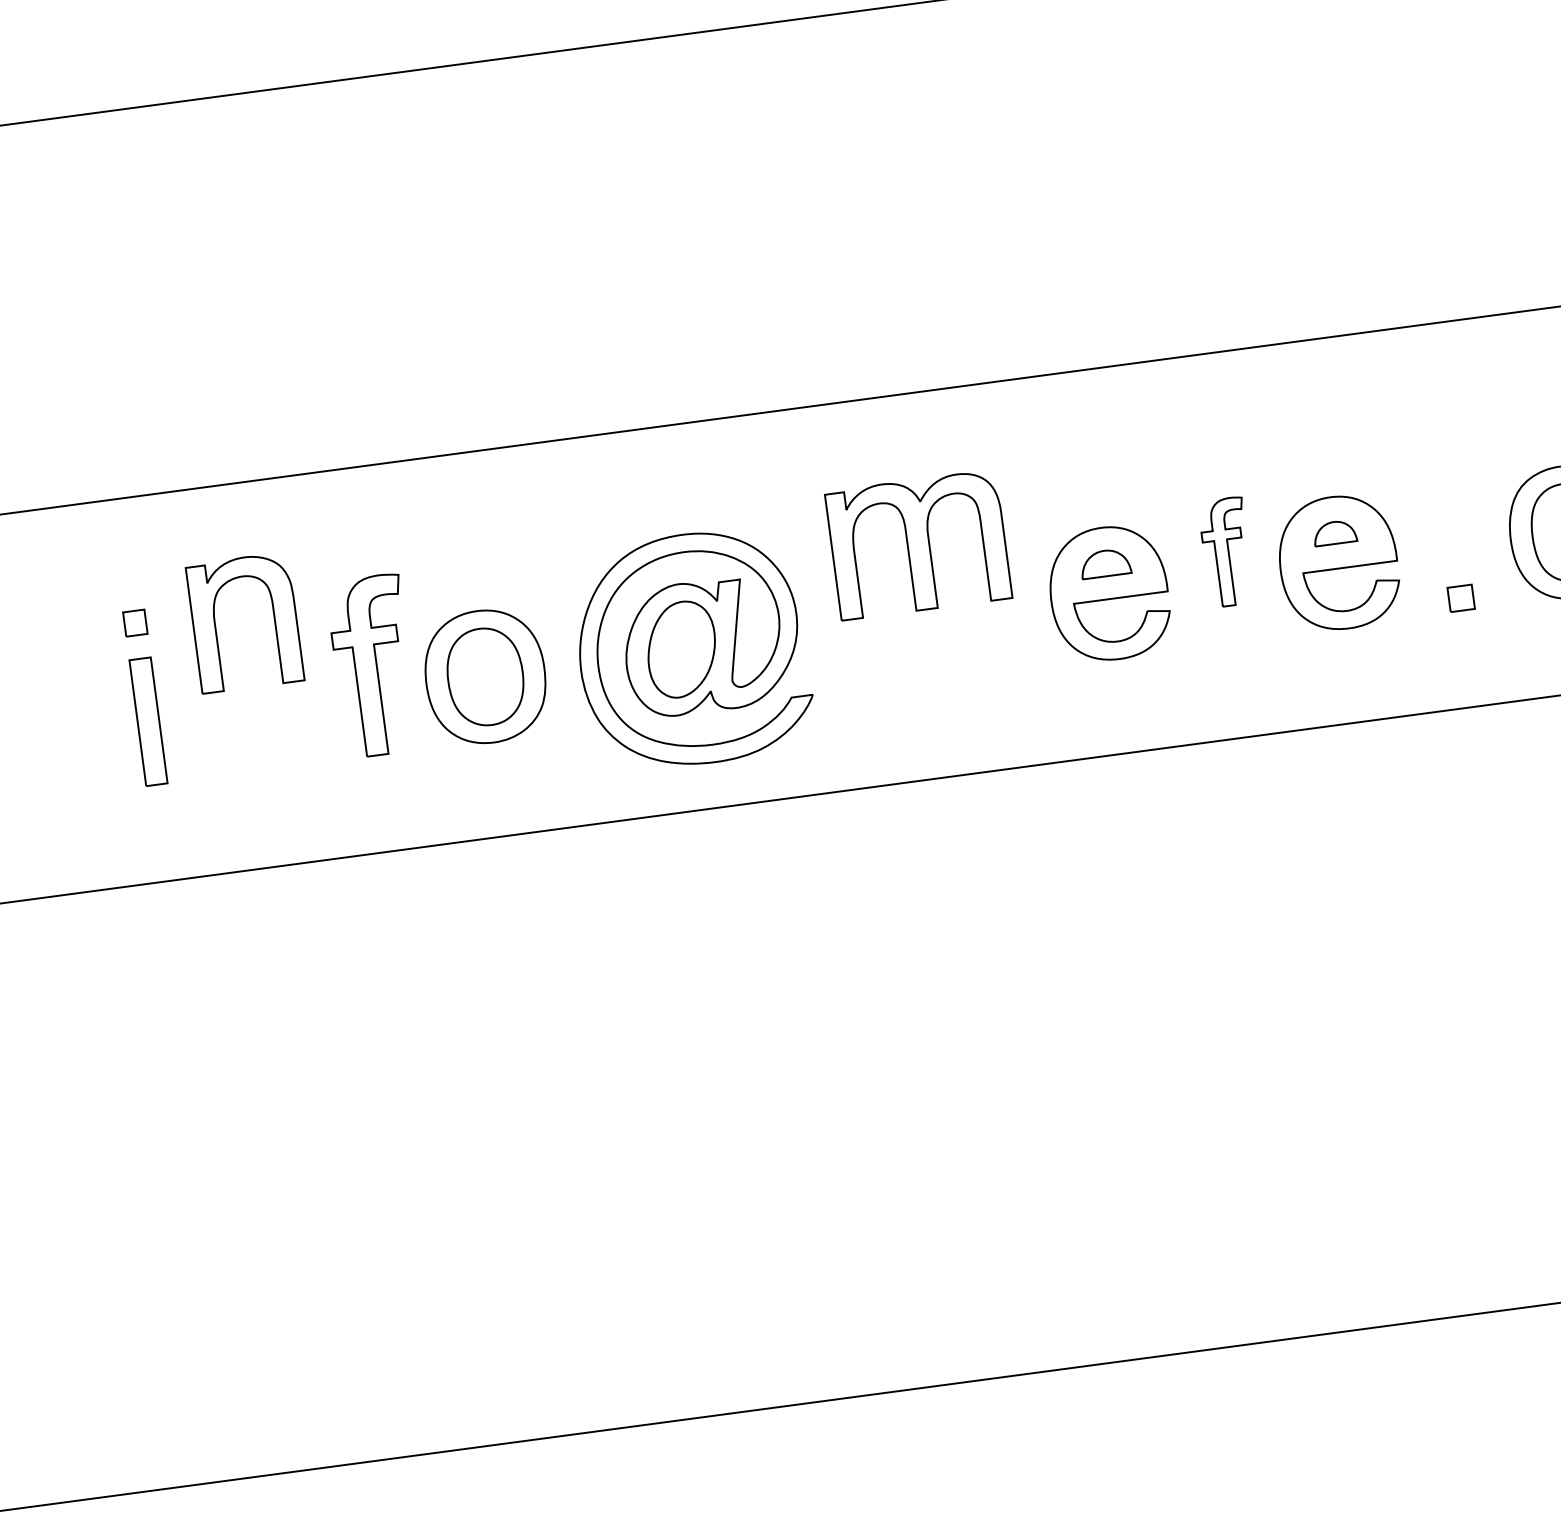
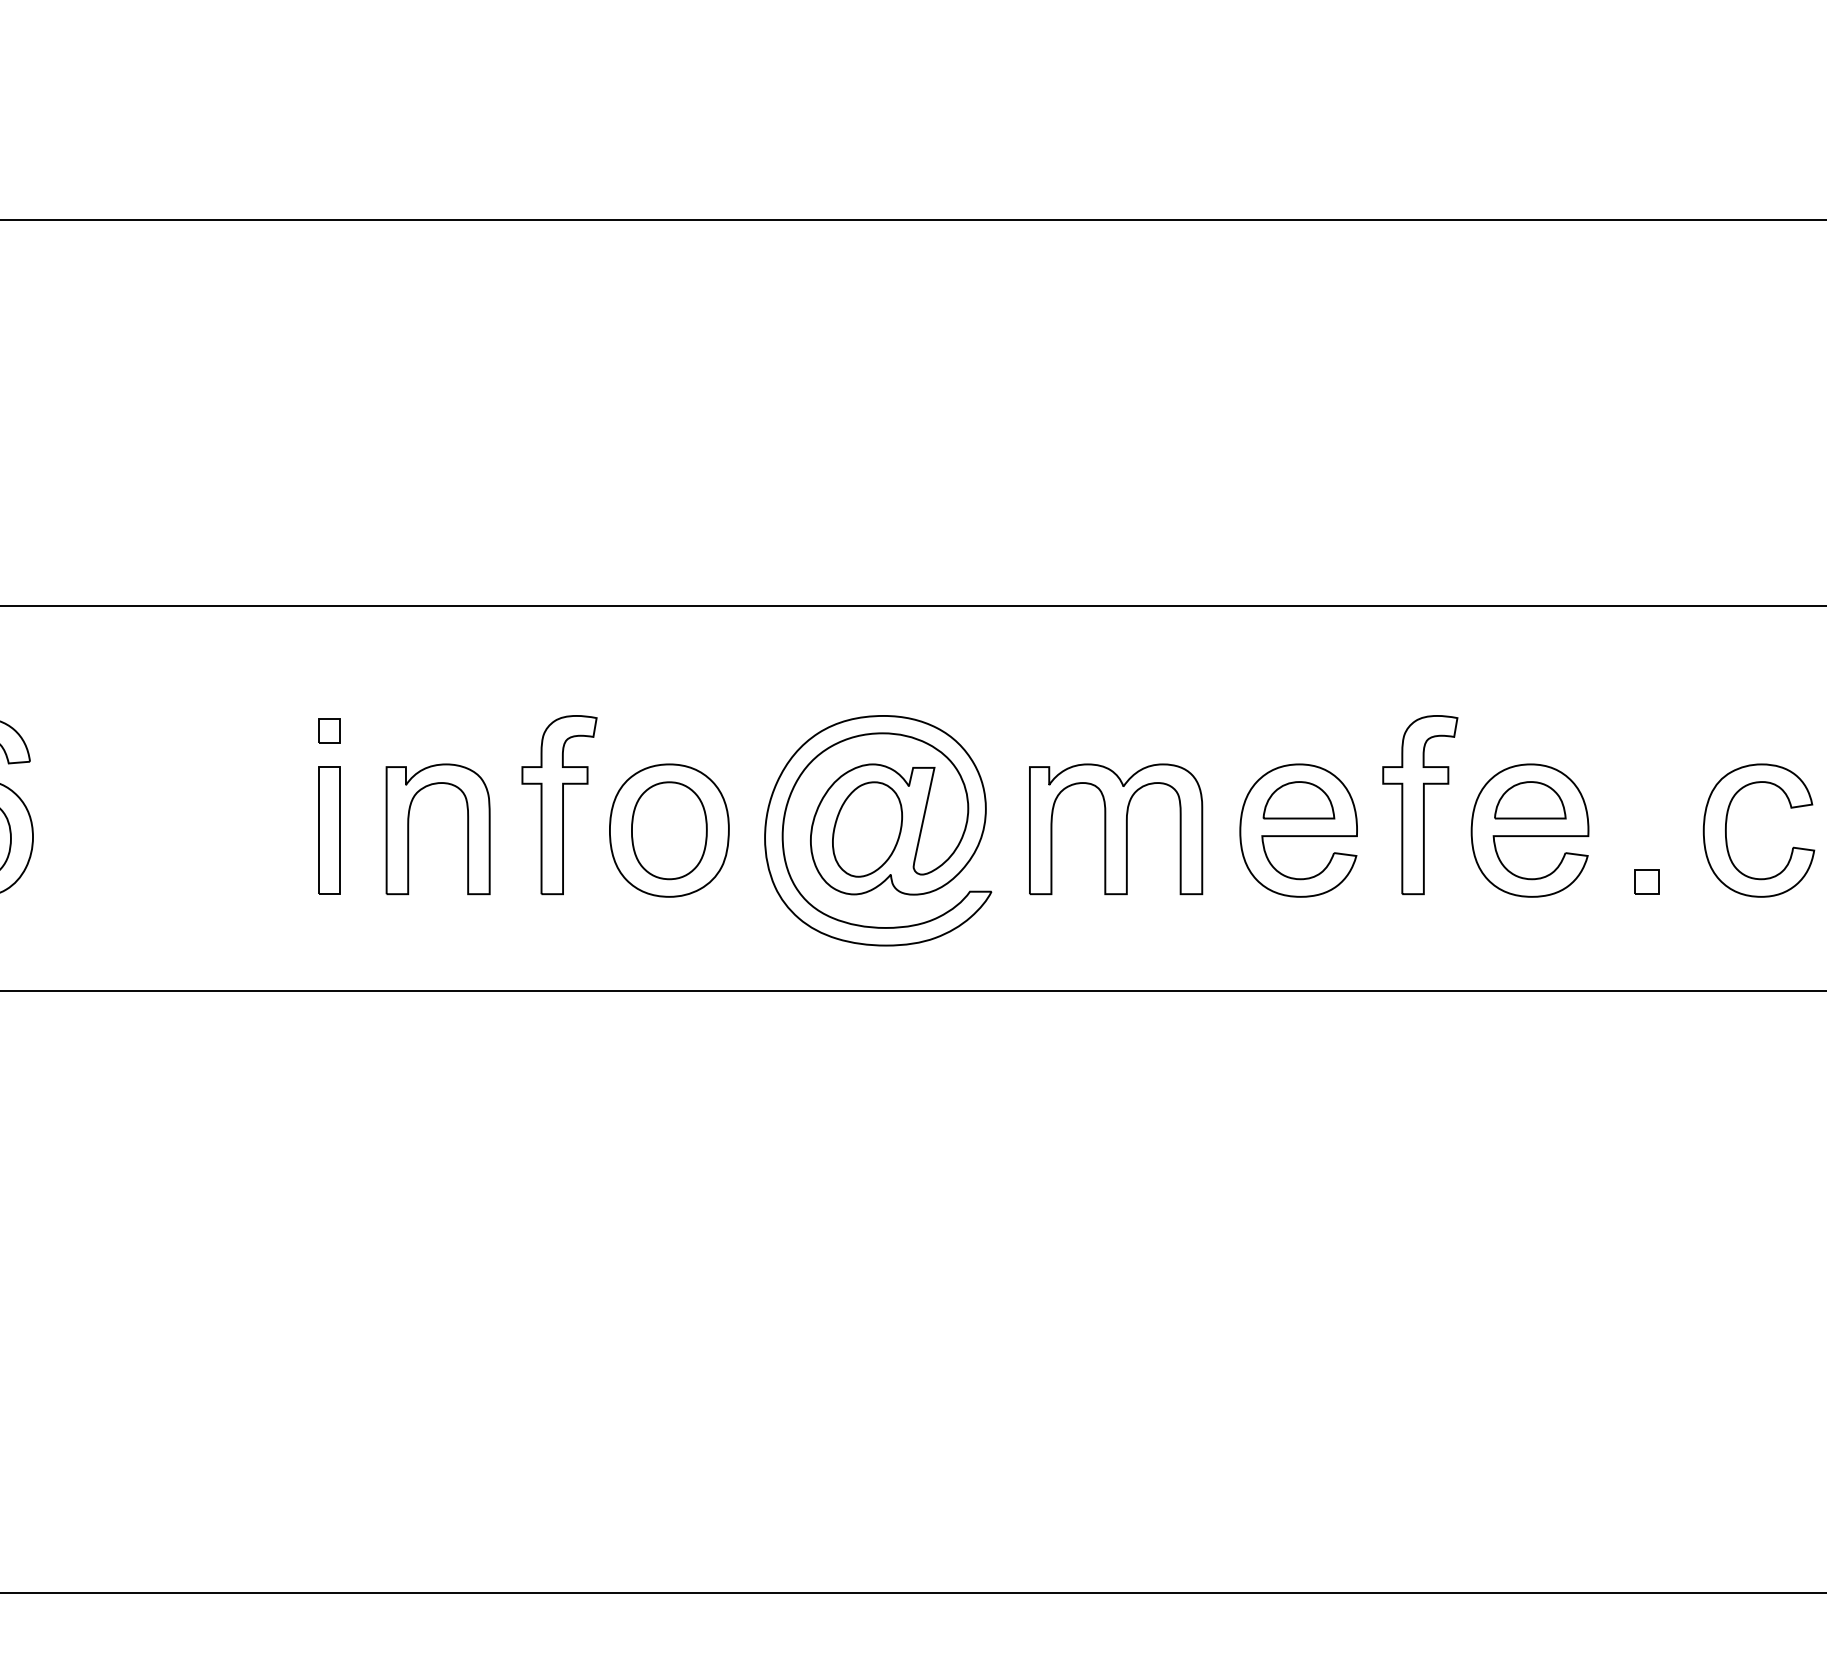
part: (1335, 533) -> (1530, 800), size x1.67
part: (919, 545) -> (1116, 829), moved
part: (1226, 552) -> (1420, 805), size x1.67
part: (1105, 563) -> (1298, 800), size x1.43
part: (216, 626) -> (409, 829), moved

